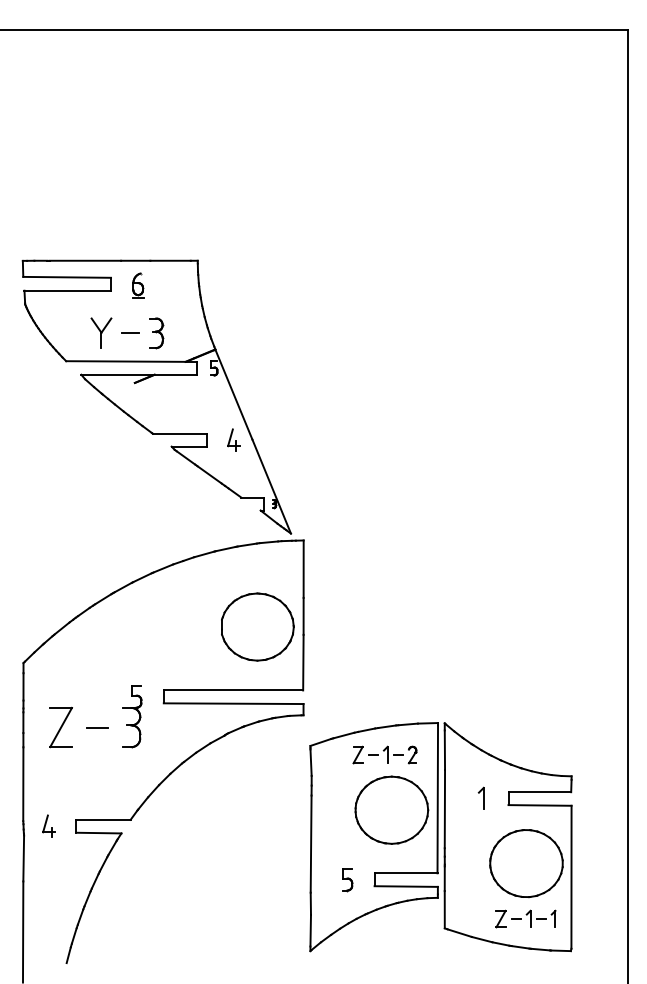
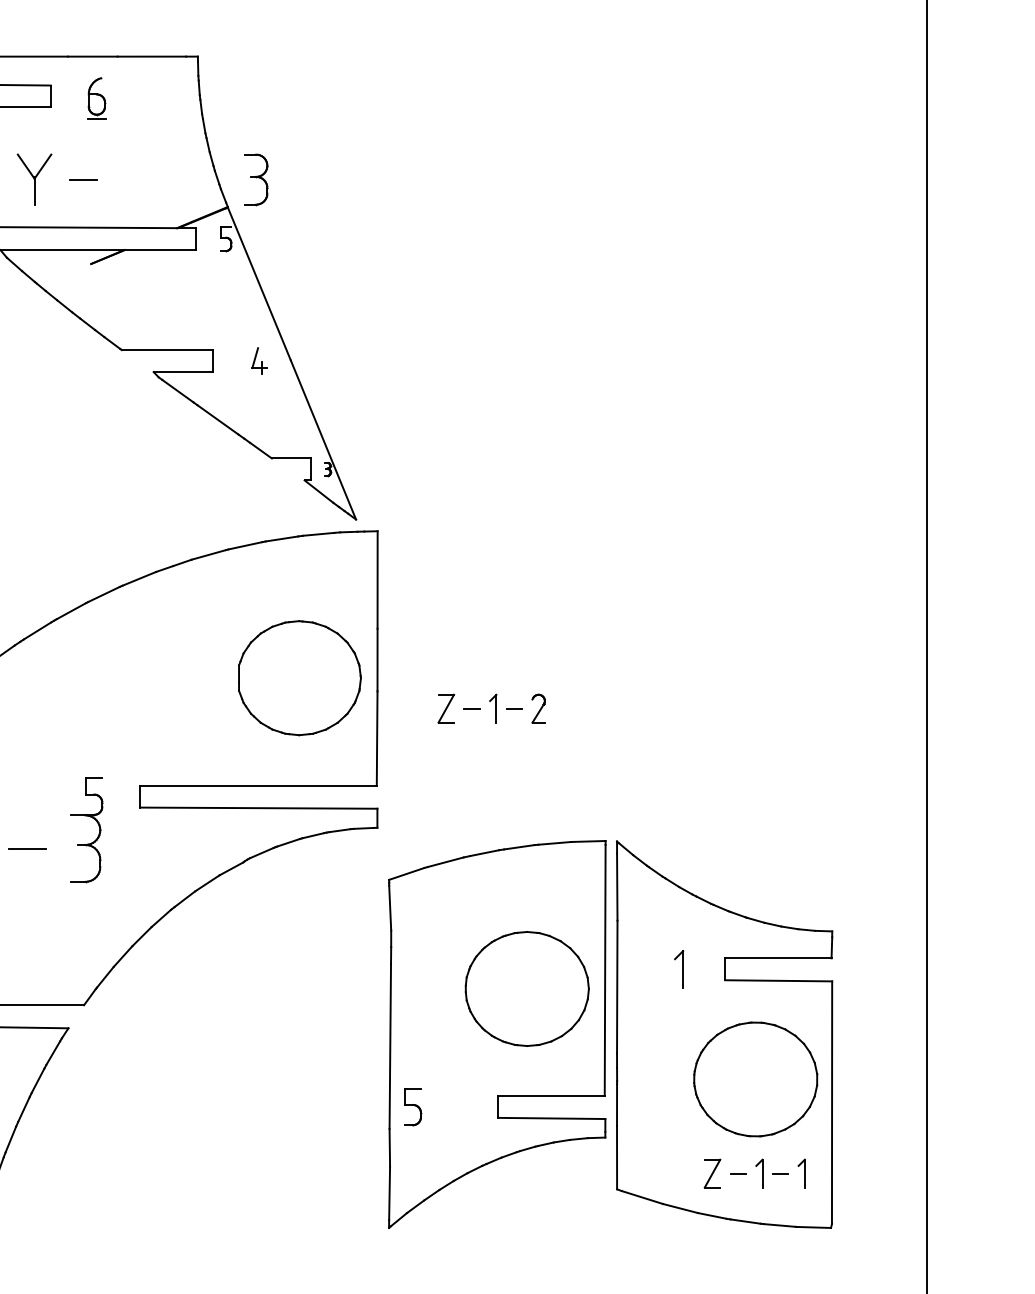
part: (156, 333) -> (256, 180), moved
part: (233, 439) -> (258, 359), size x0.7
part: (384, 754) -> (491, 707), moved
part: (347, 880) -> (412, 1108), moved

